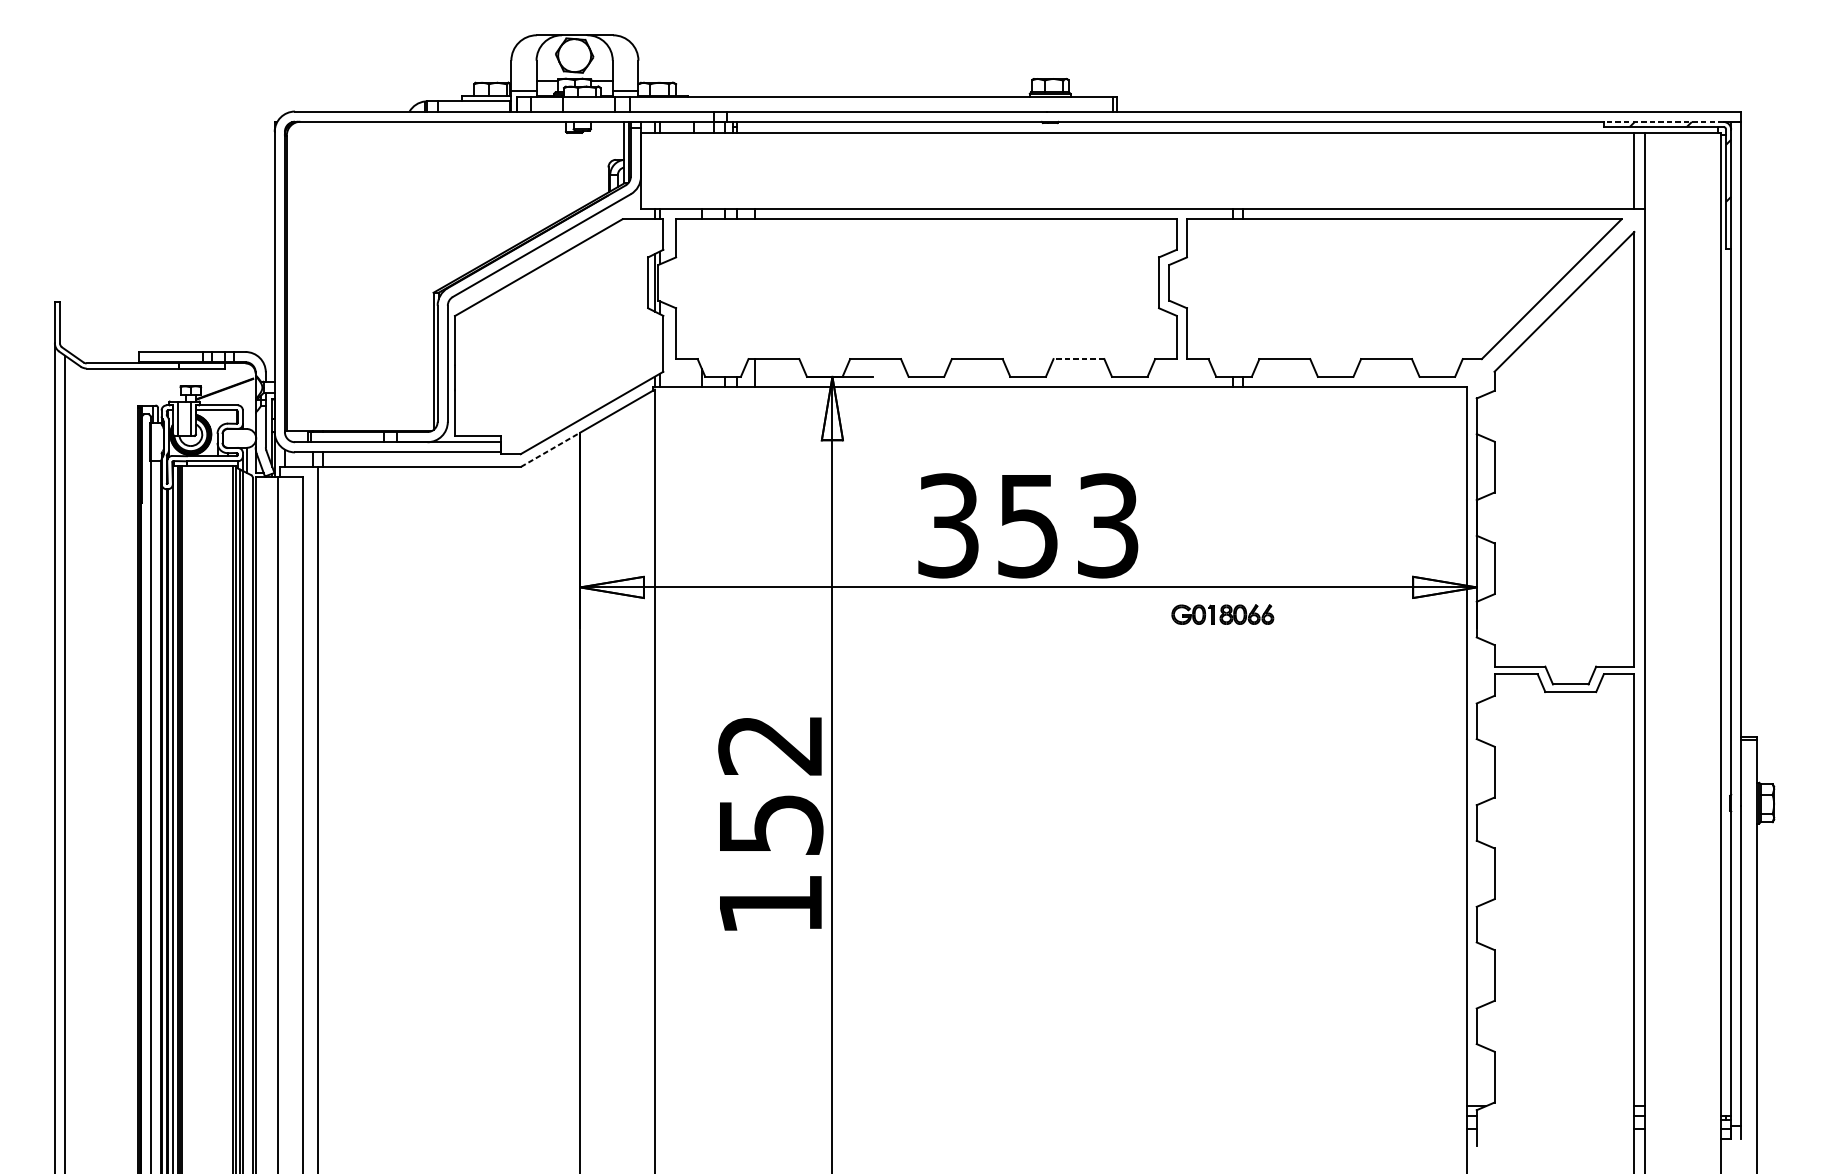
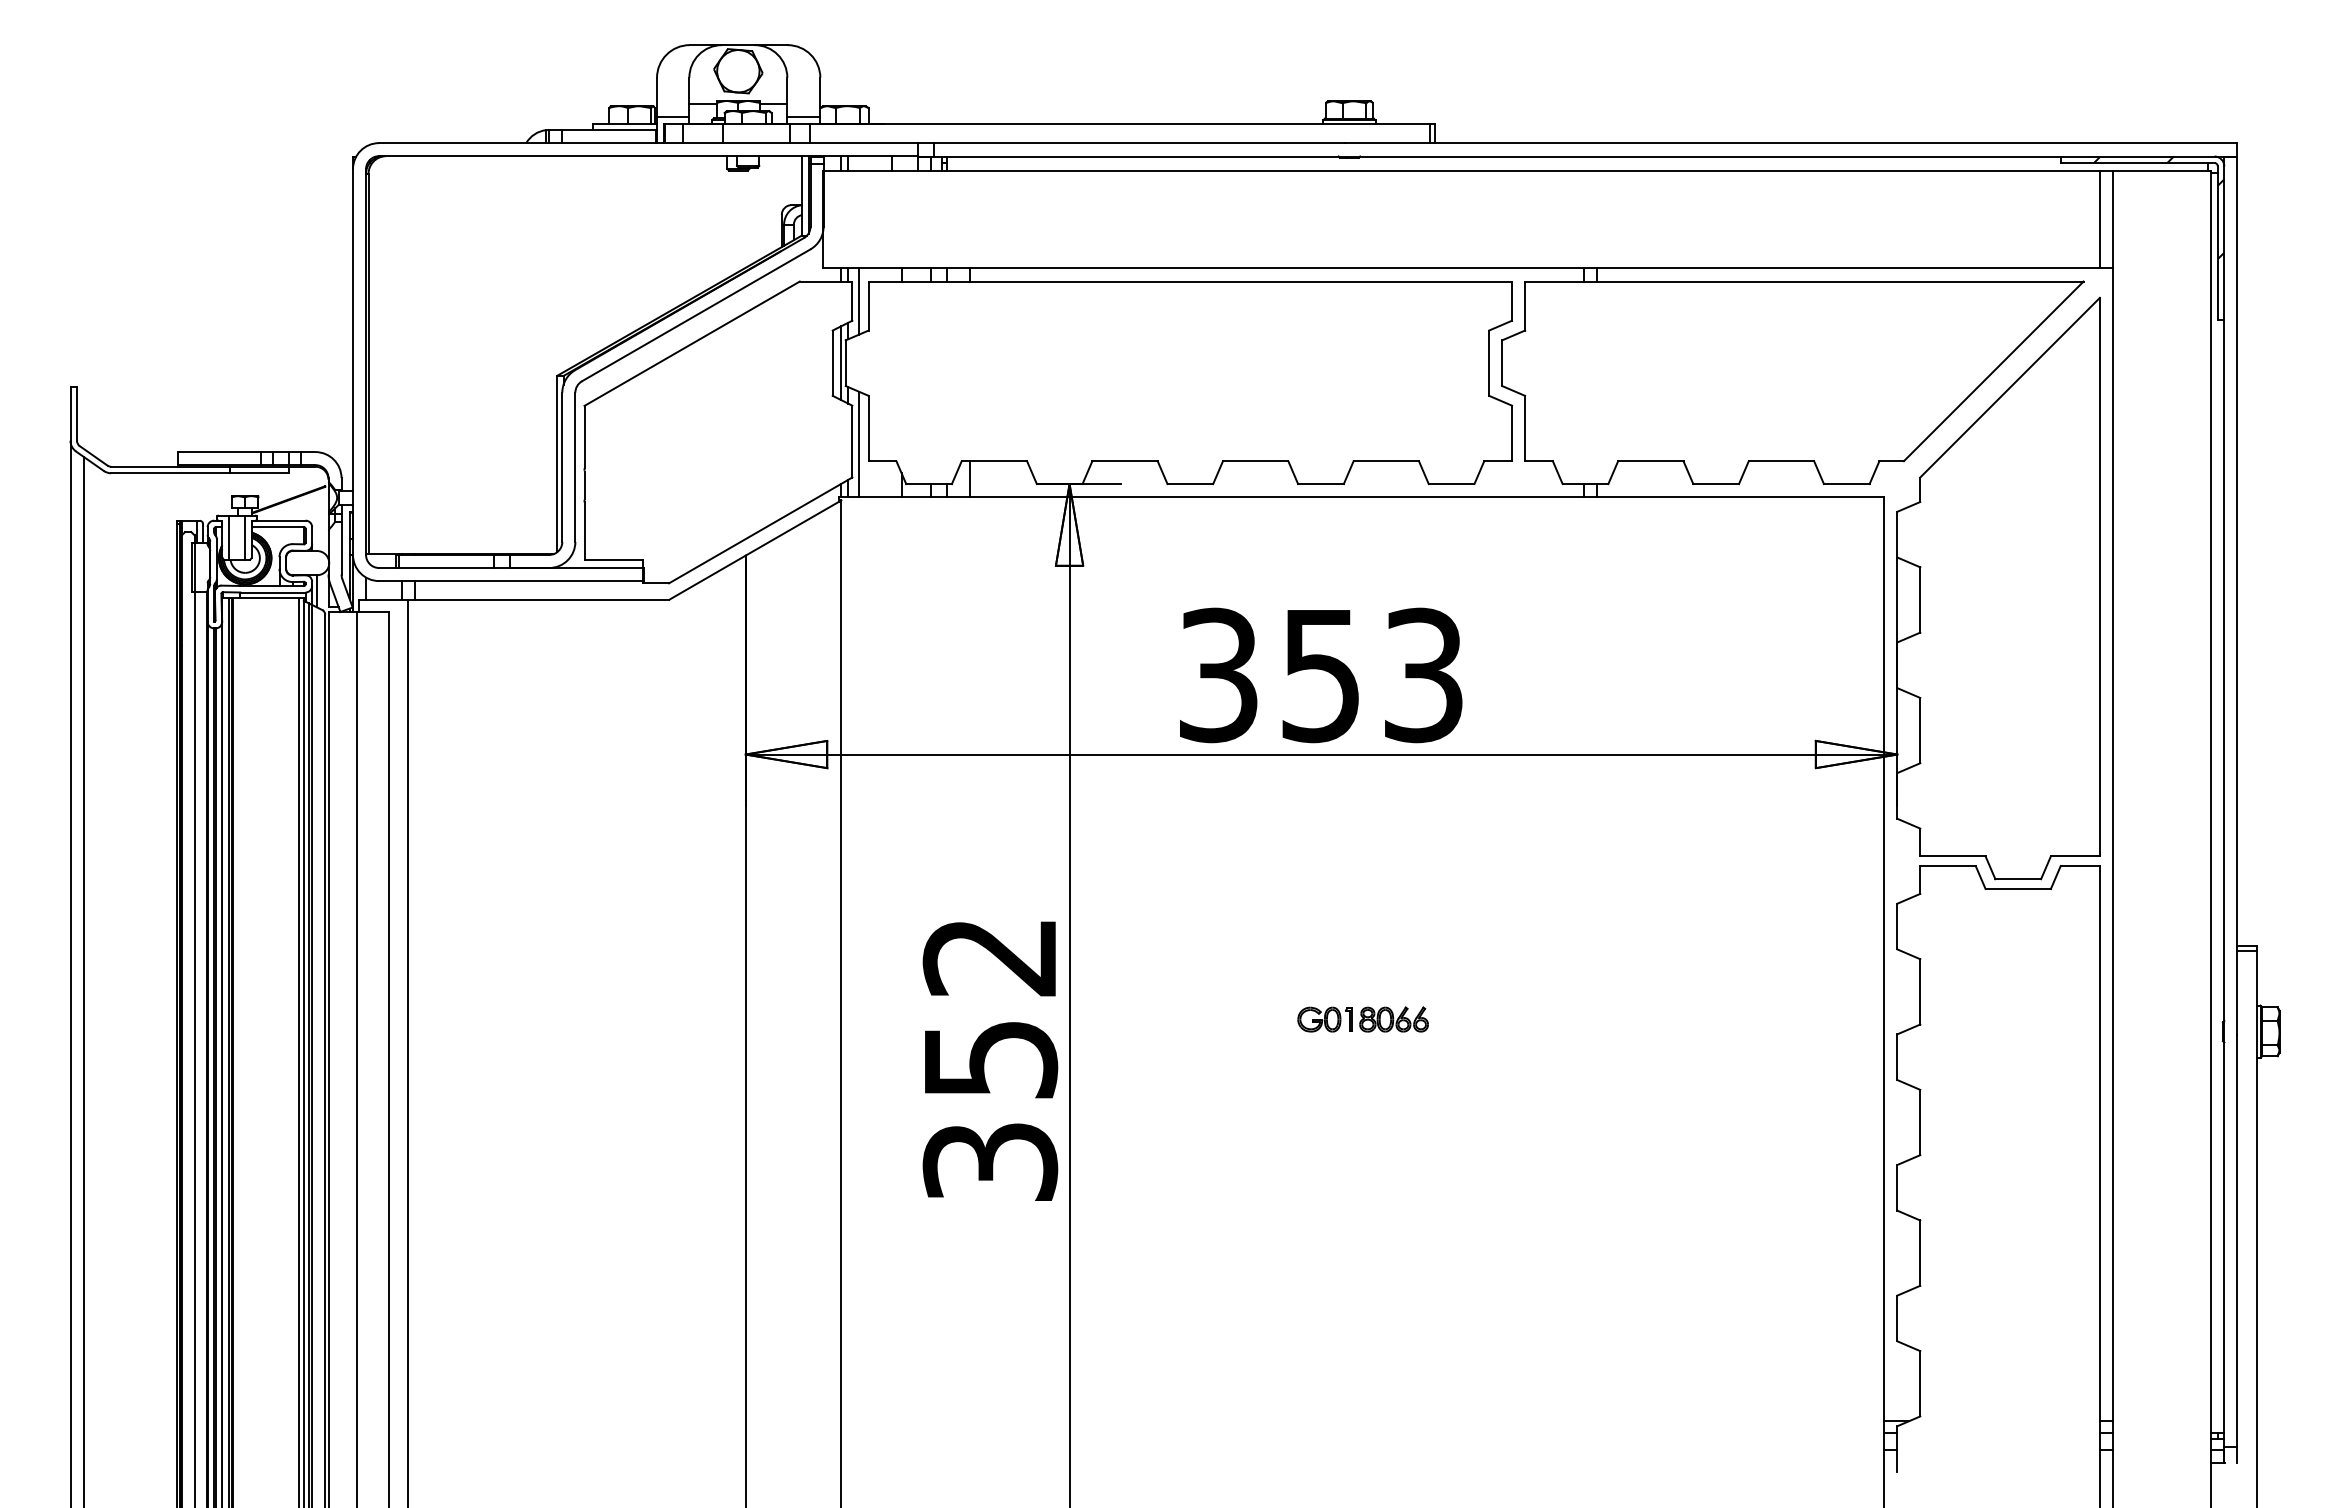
line: (1663, 121) -> (2137, 156), dashed -> solid
line: (668, 234) -> (859, 301), added
line: (668, 346) -> (859, 444), added
line: (1079, 359) -> (1386, 461), dashed -> solid
line: (551, 449) -> (708, 577), dashed -> solid
part: (1222, 614) -> (1362, 1019), moved
text: (770, 904) -> (990, 1161), 152 -> 352

